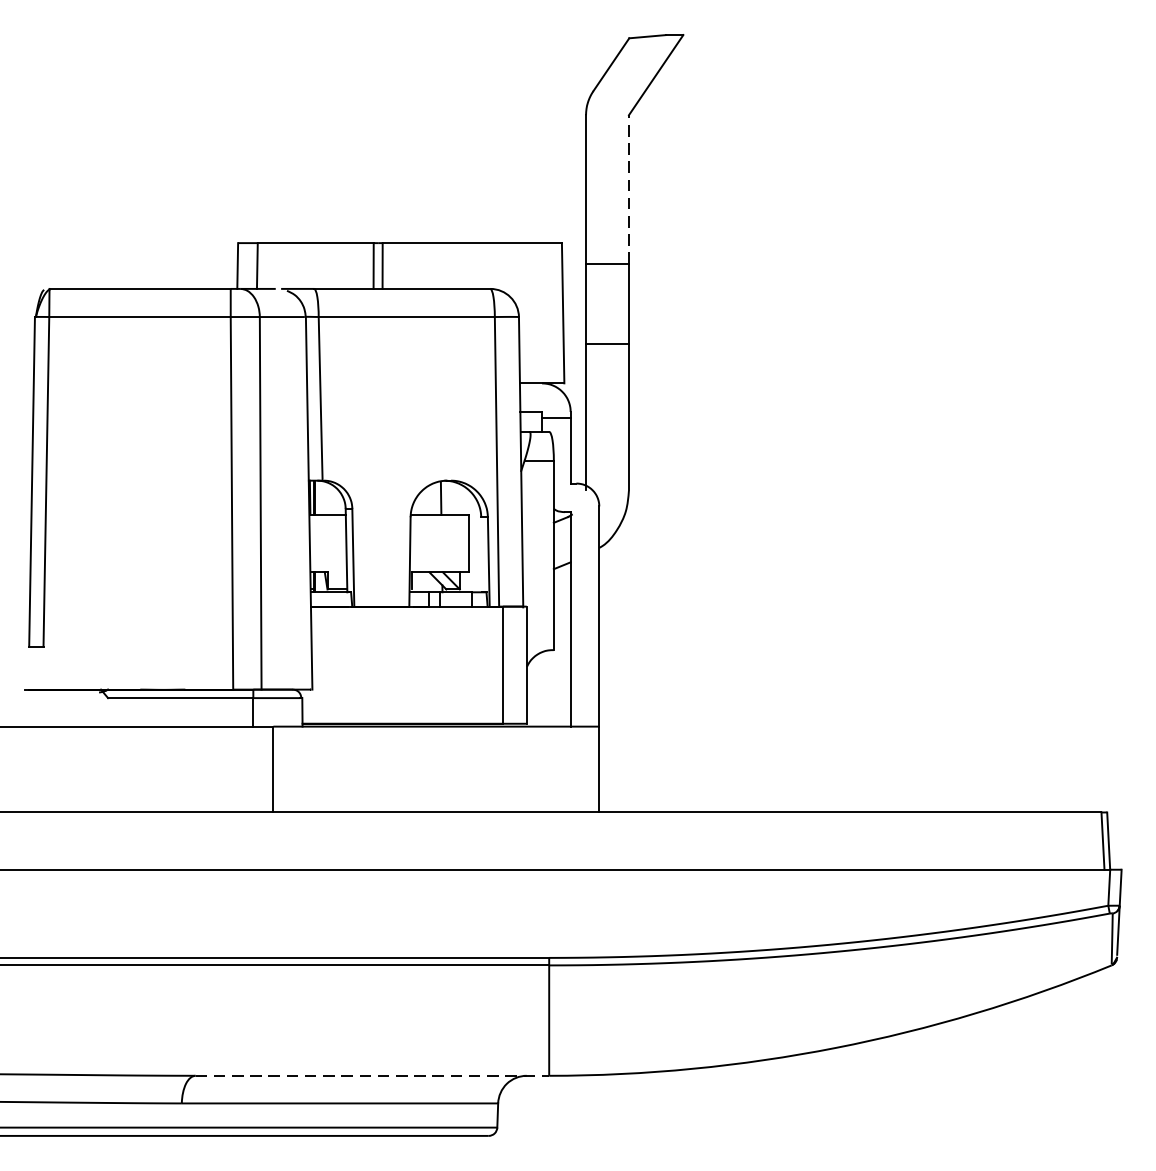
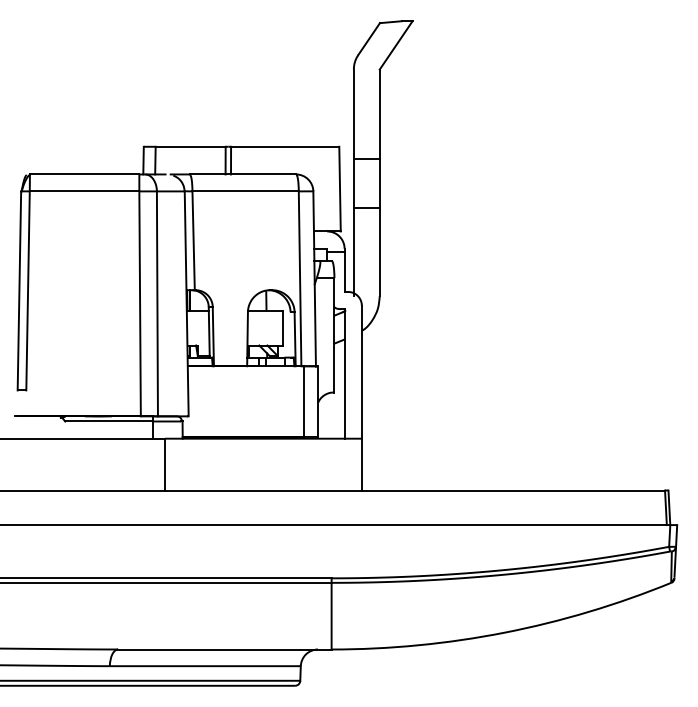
line: (628, 189) -> (379, 114), dashed -> solid
line: (371, 1075) -> (224, 649), dashed -> solid

